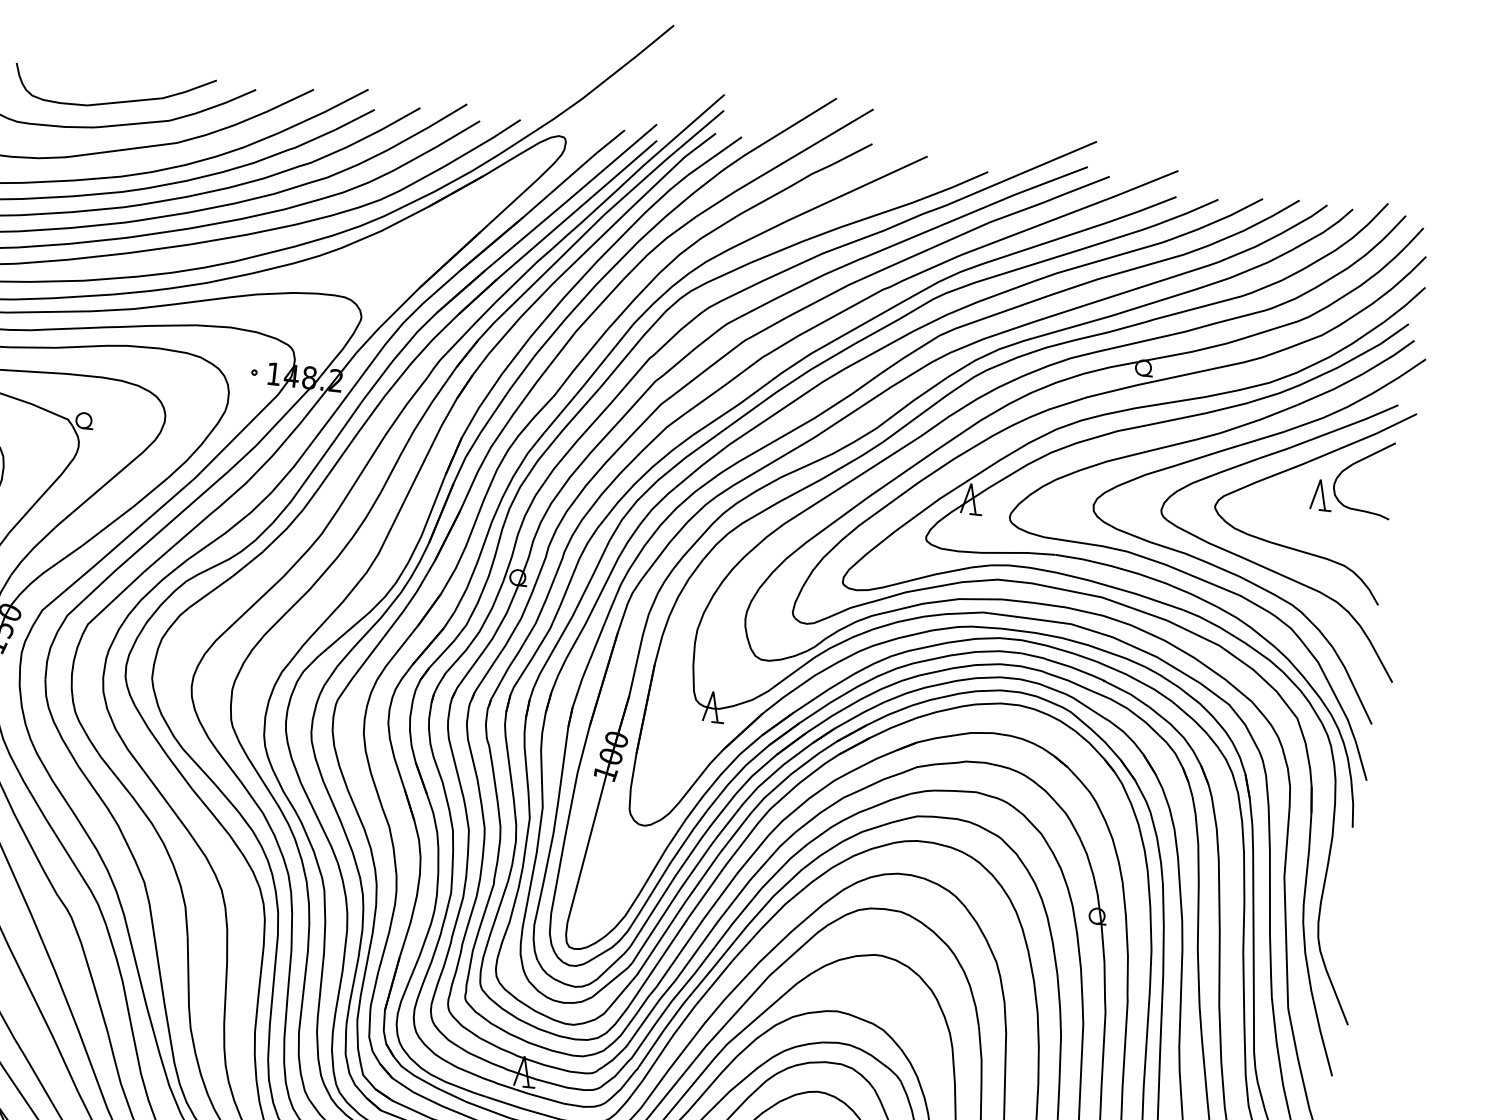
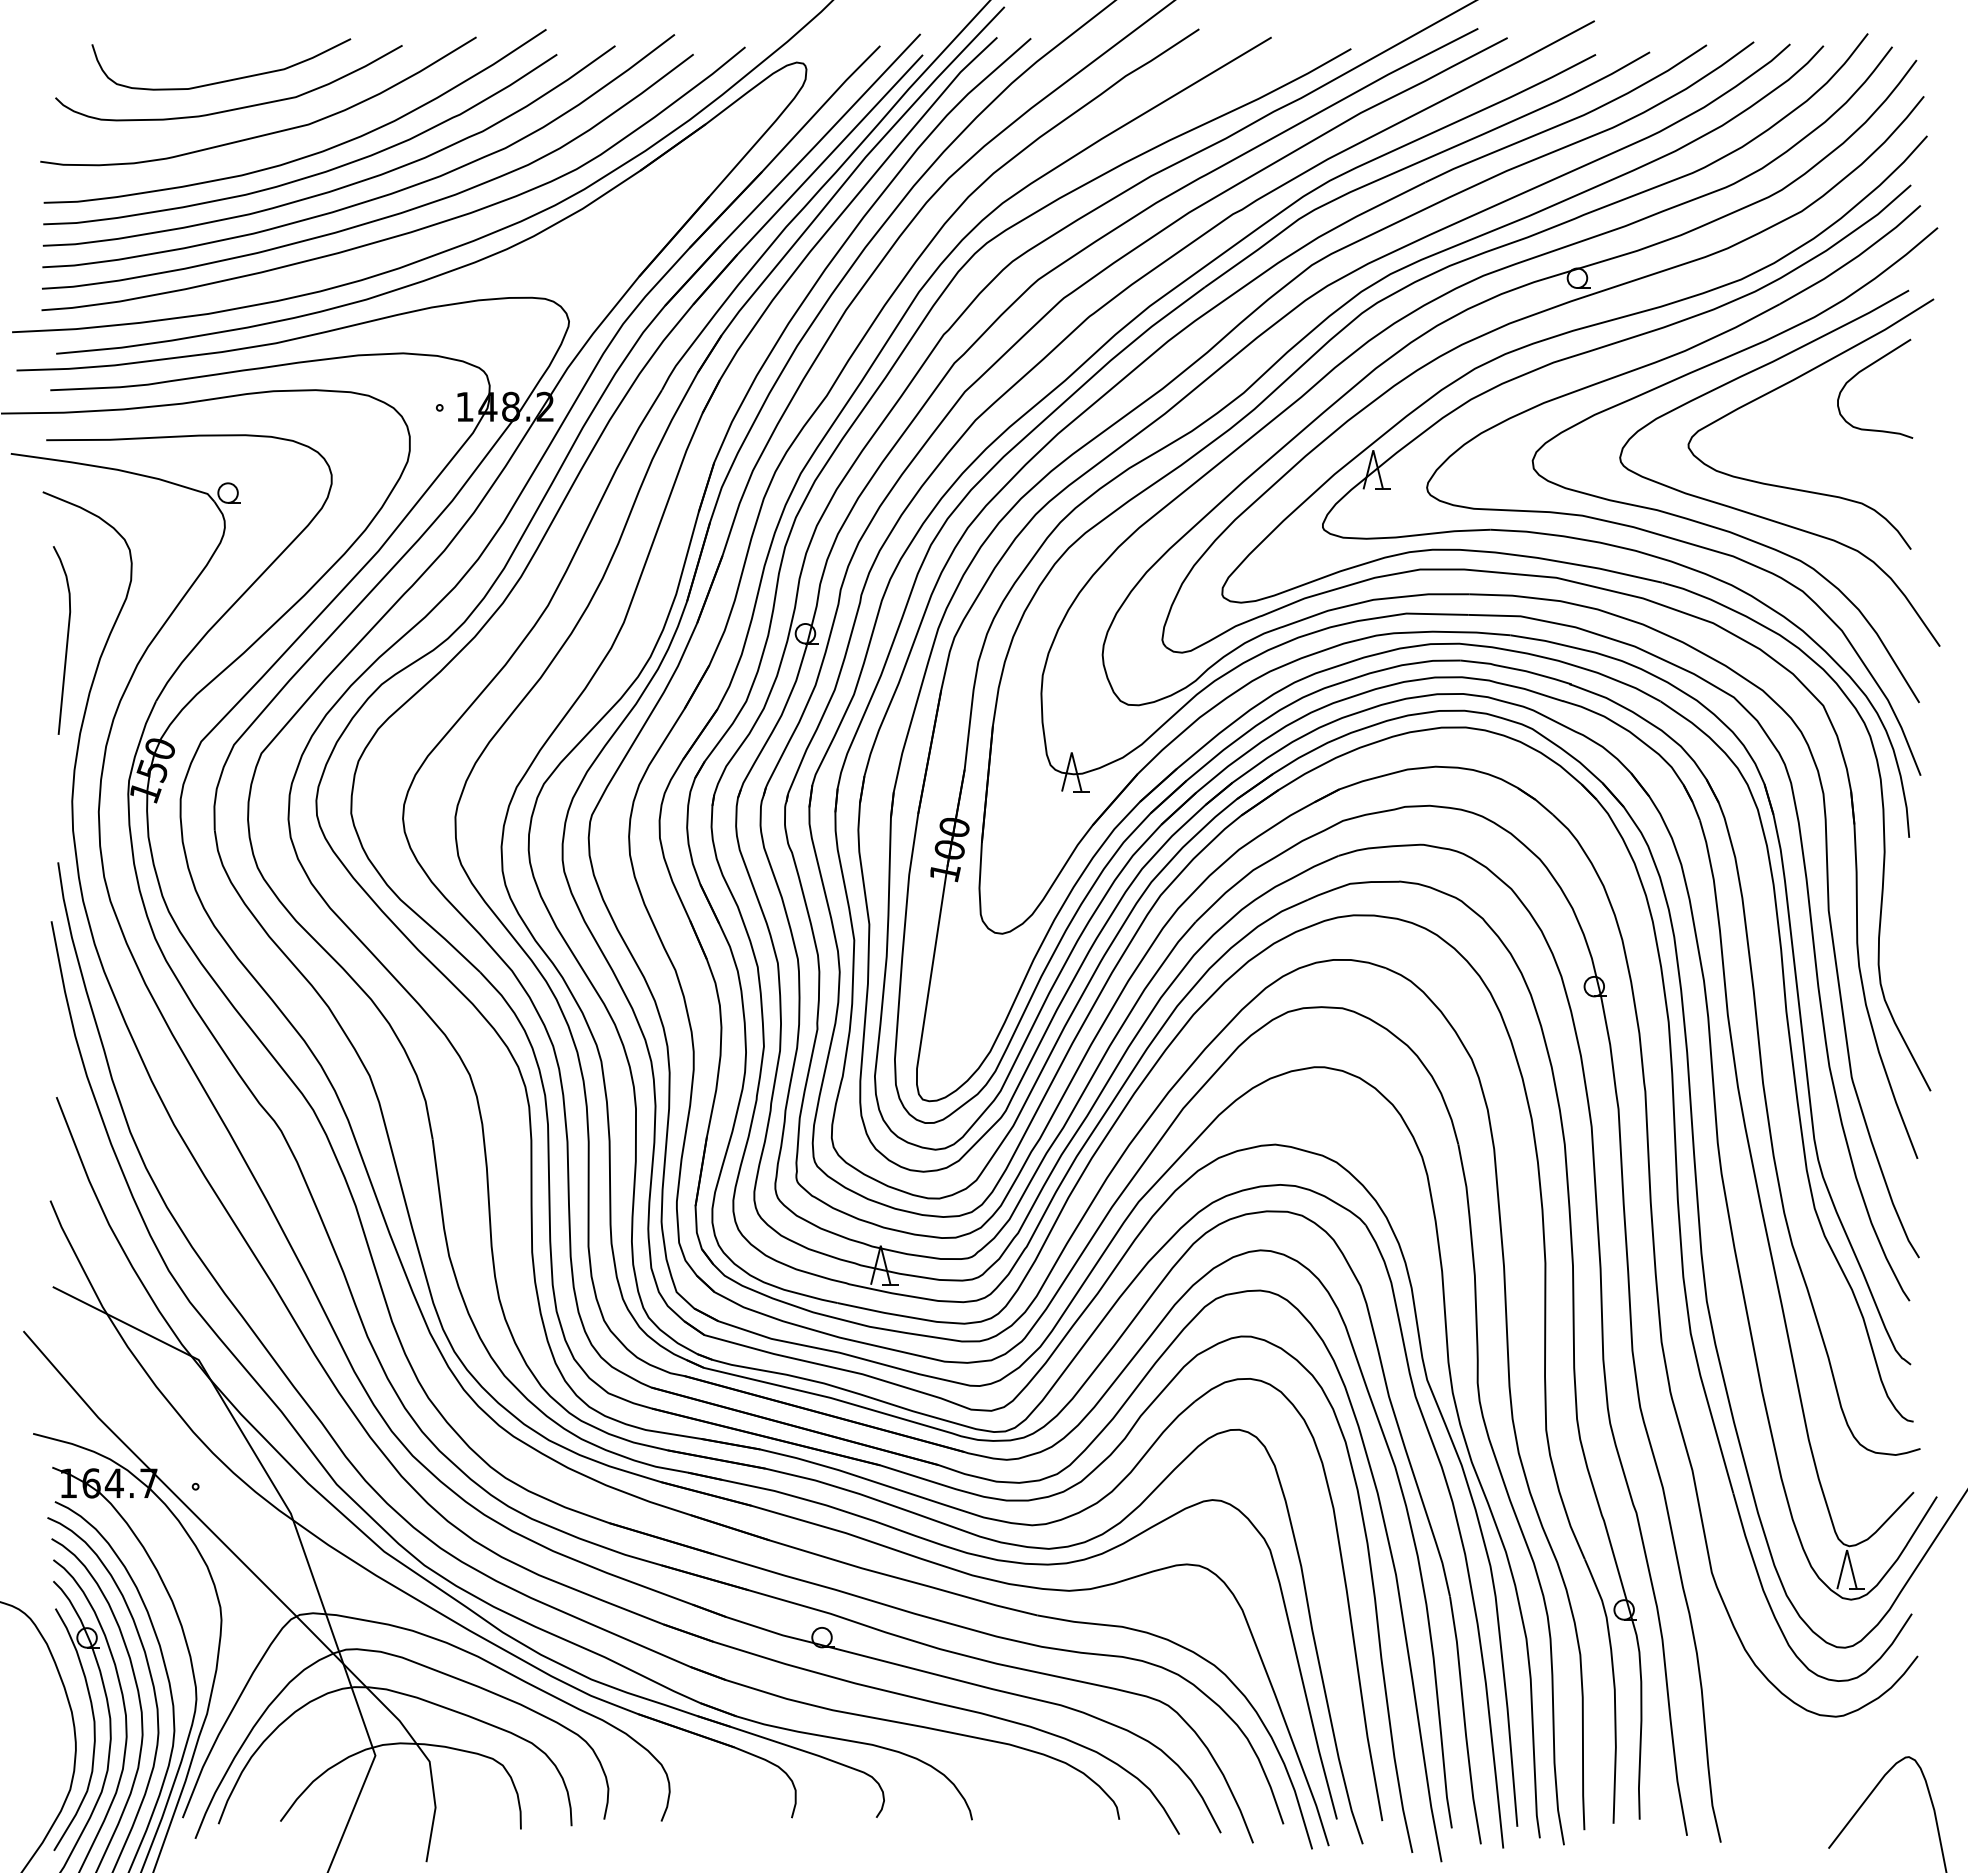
part: (1321, 495) -> (1823, 416), removed

